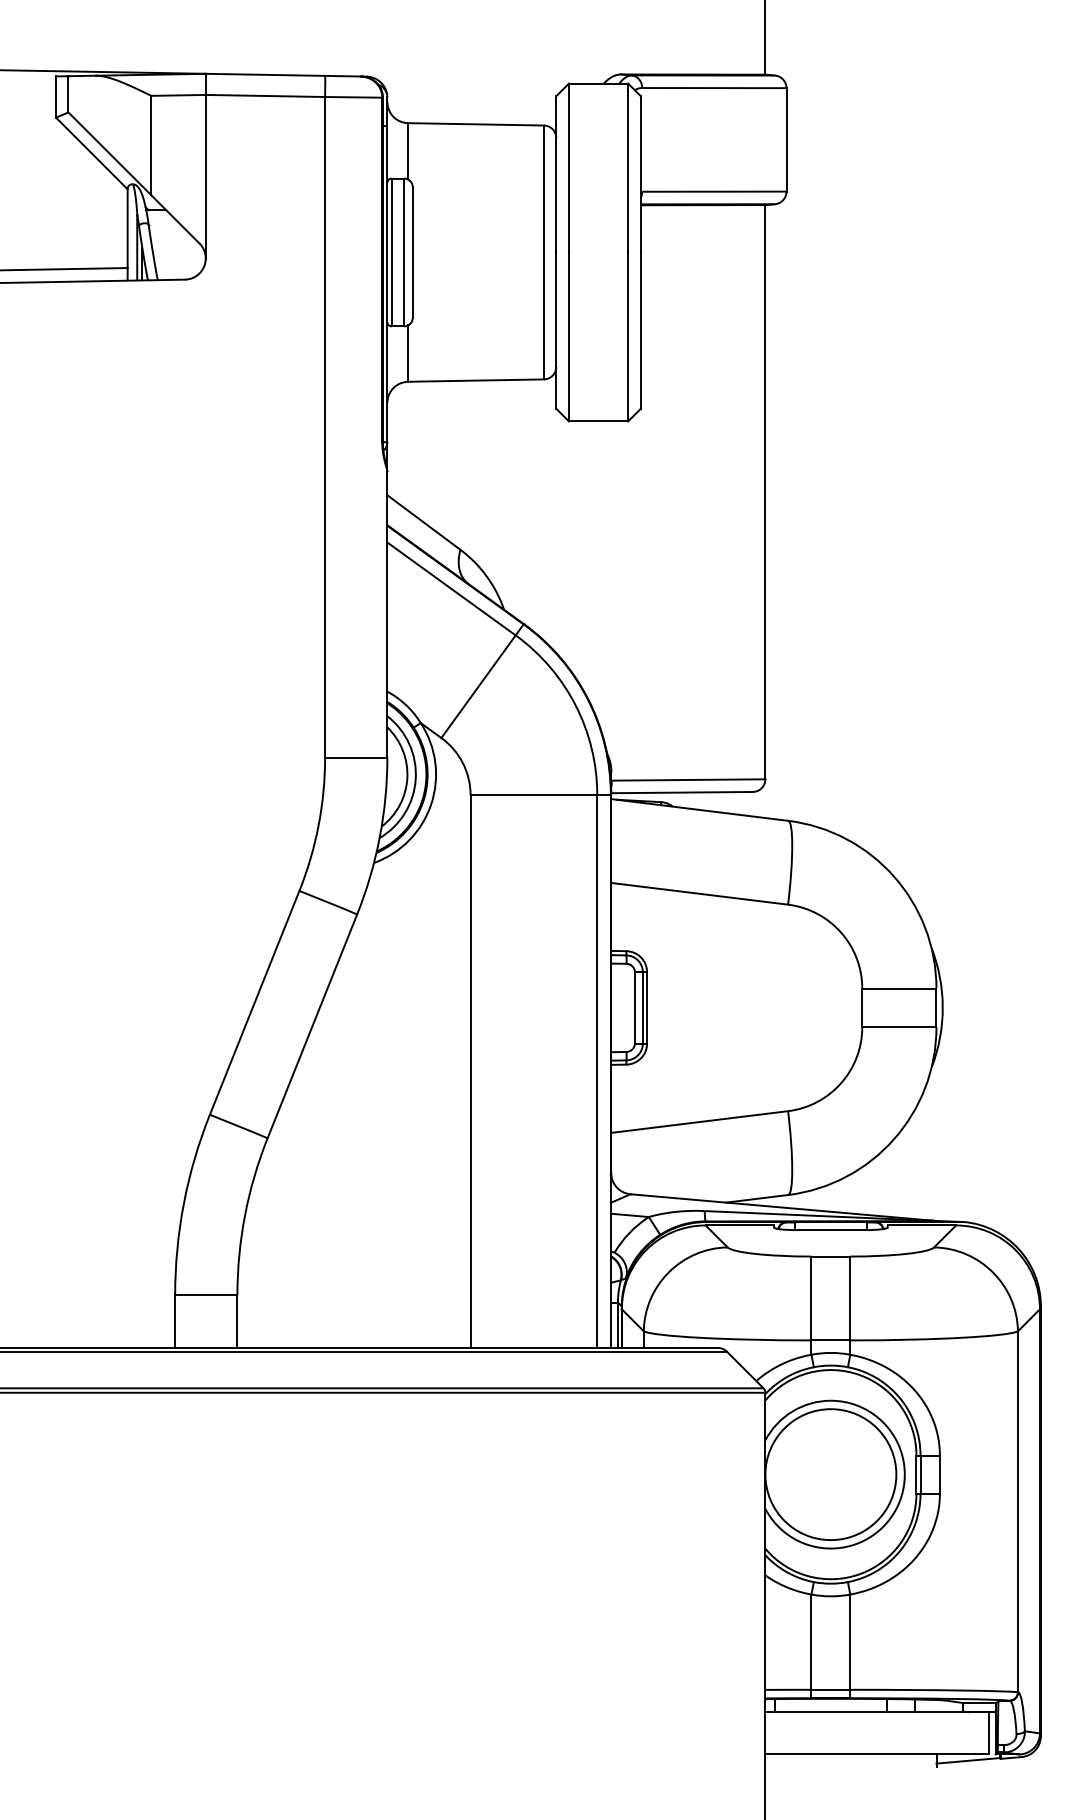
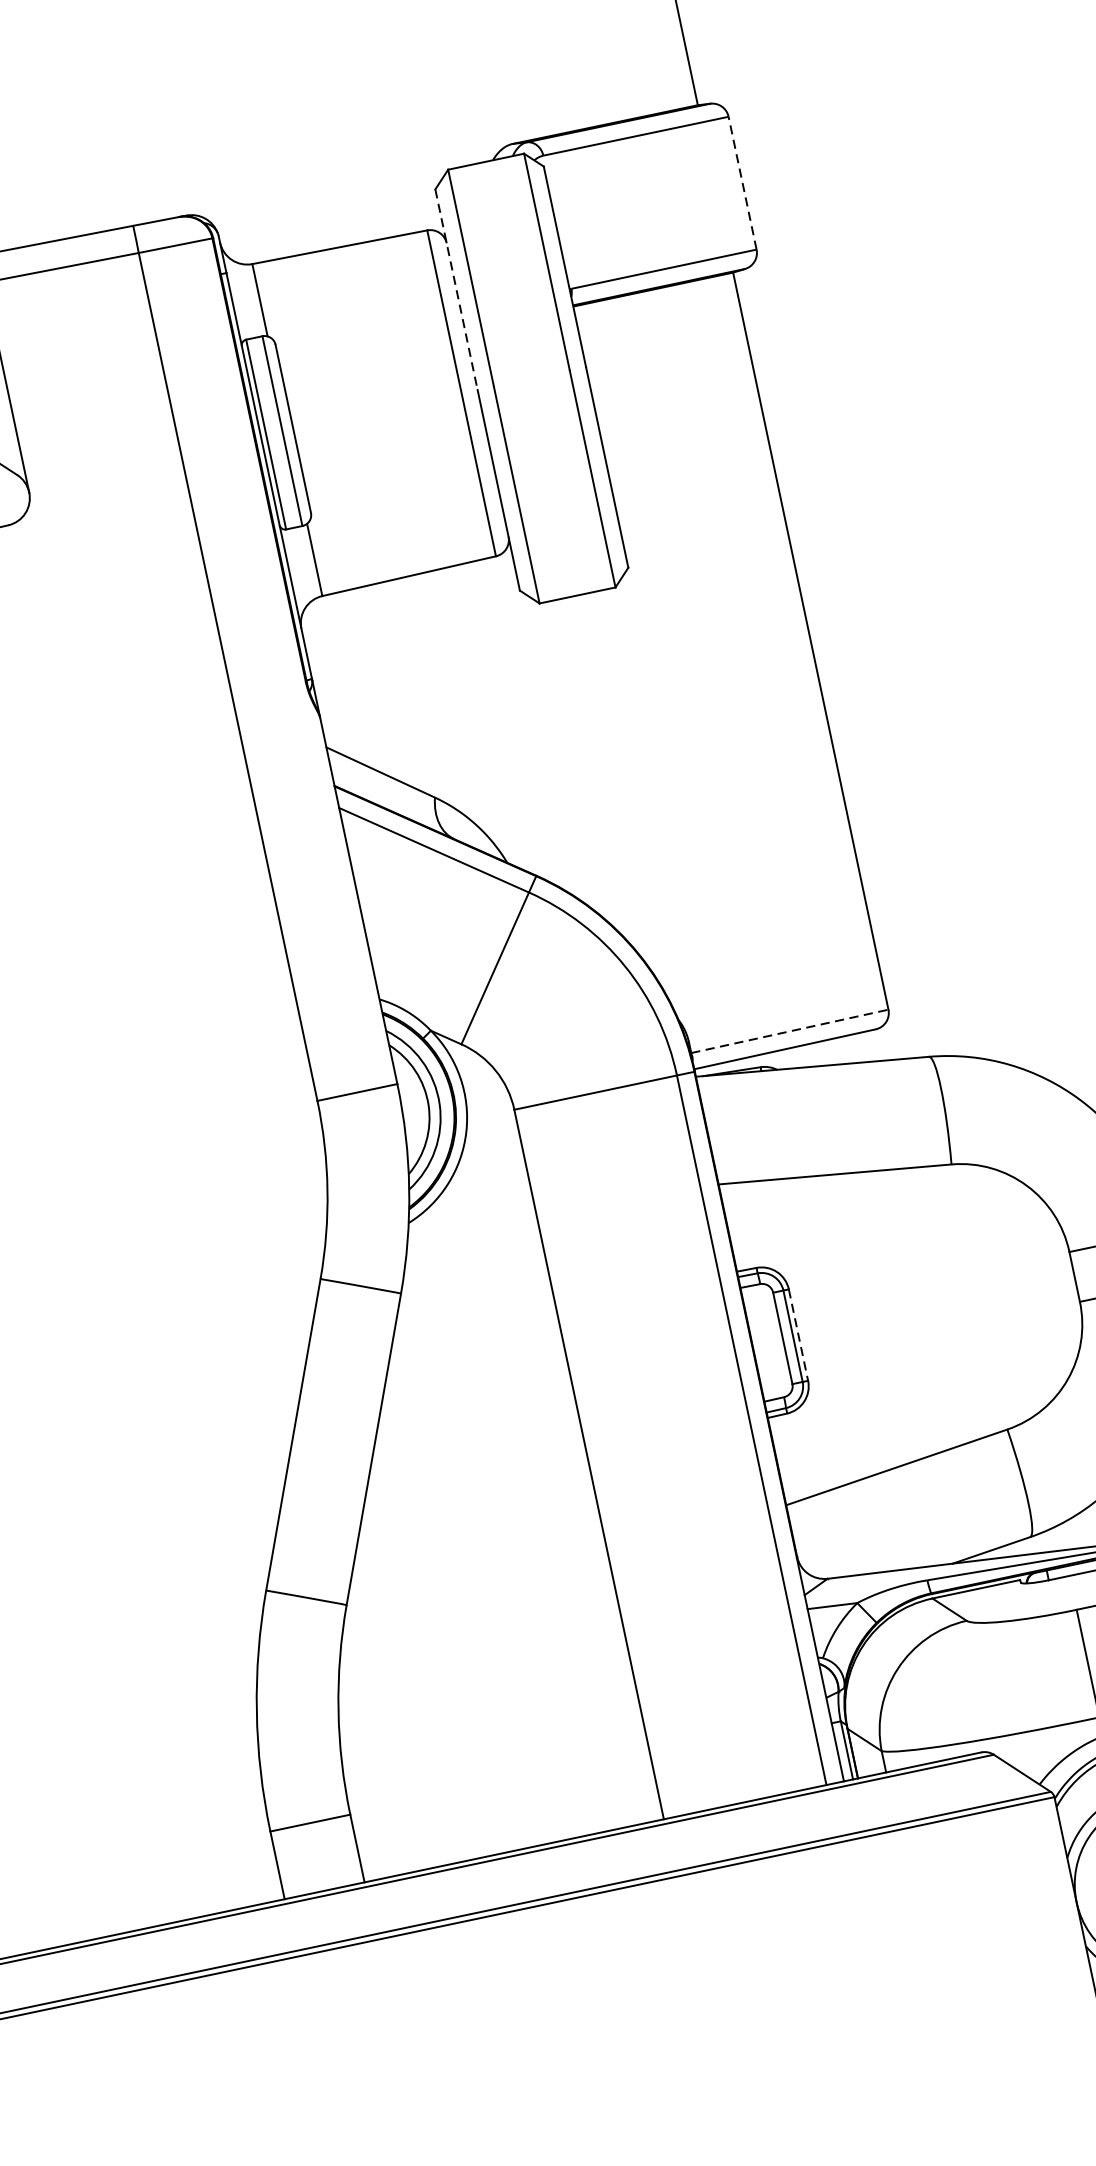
line: (786, 139) -> (742, 182), solid -> dashed
line: (556, 174) -> (456, 289), solid -> dashed
line: (688, 779) -> (789, 1030), solid -> dashed
line: (647, 1007) -> (798, 1334), solid -> dashed

